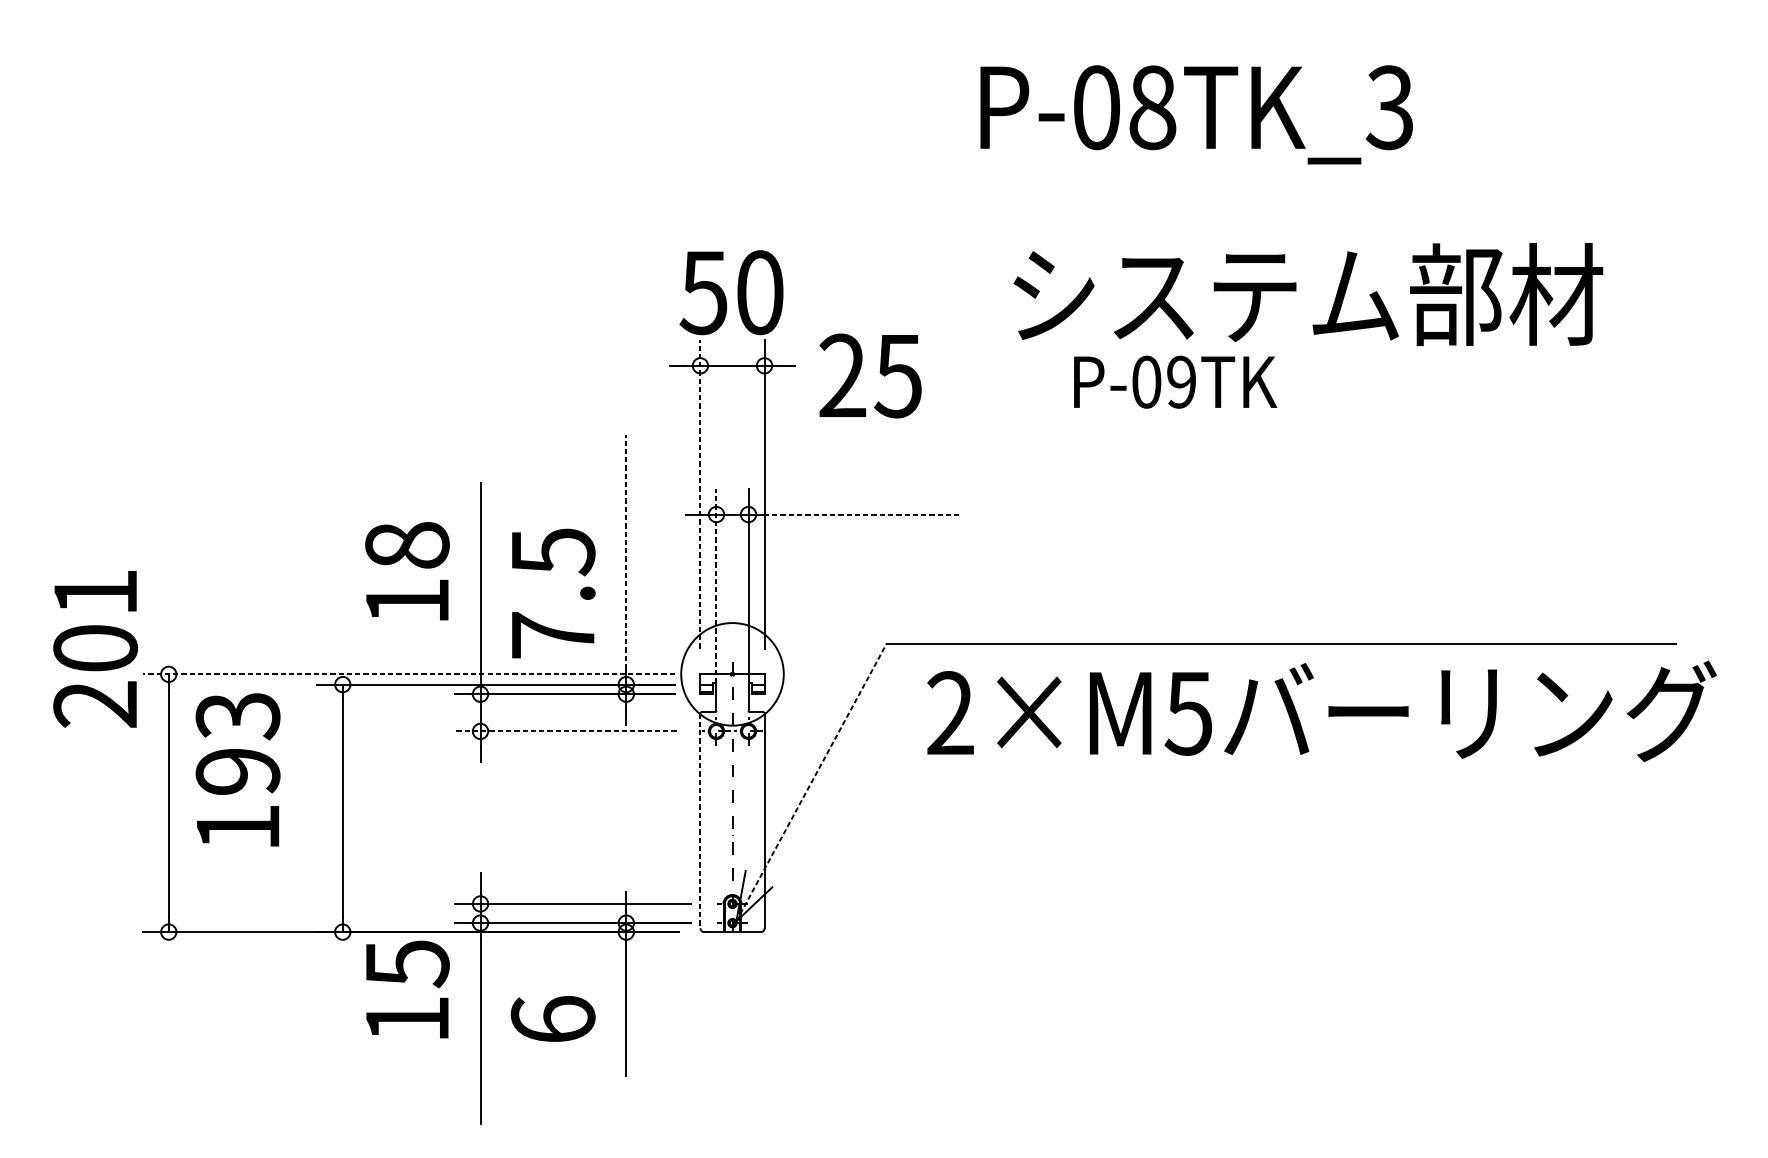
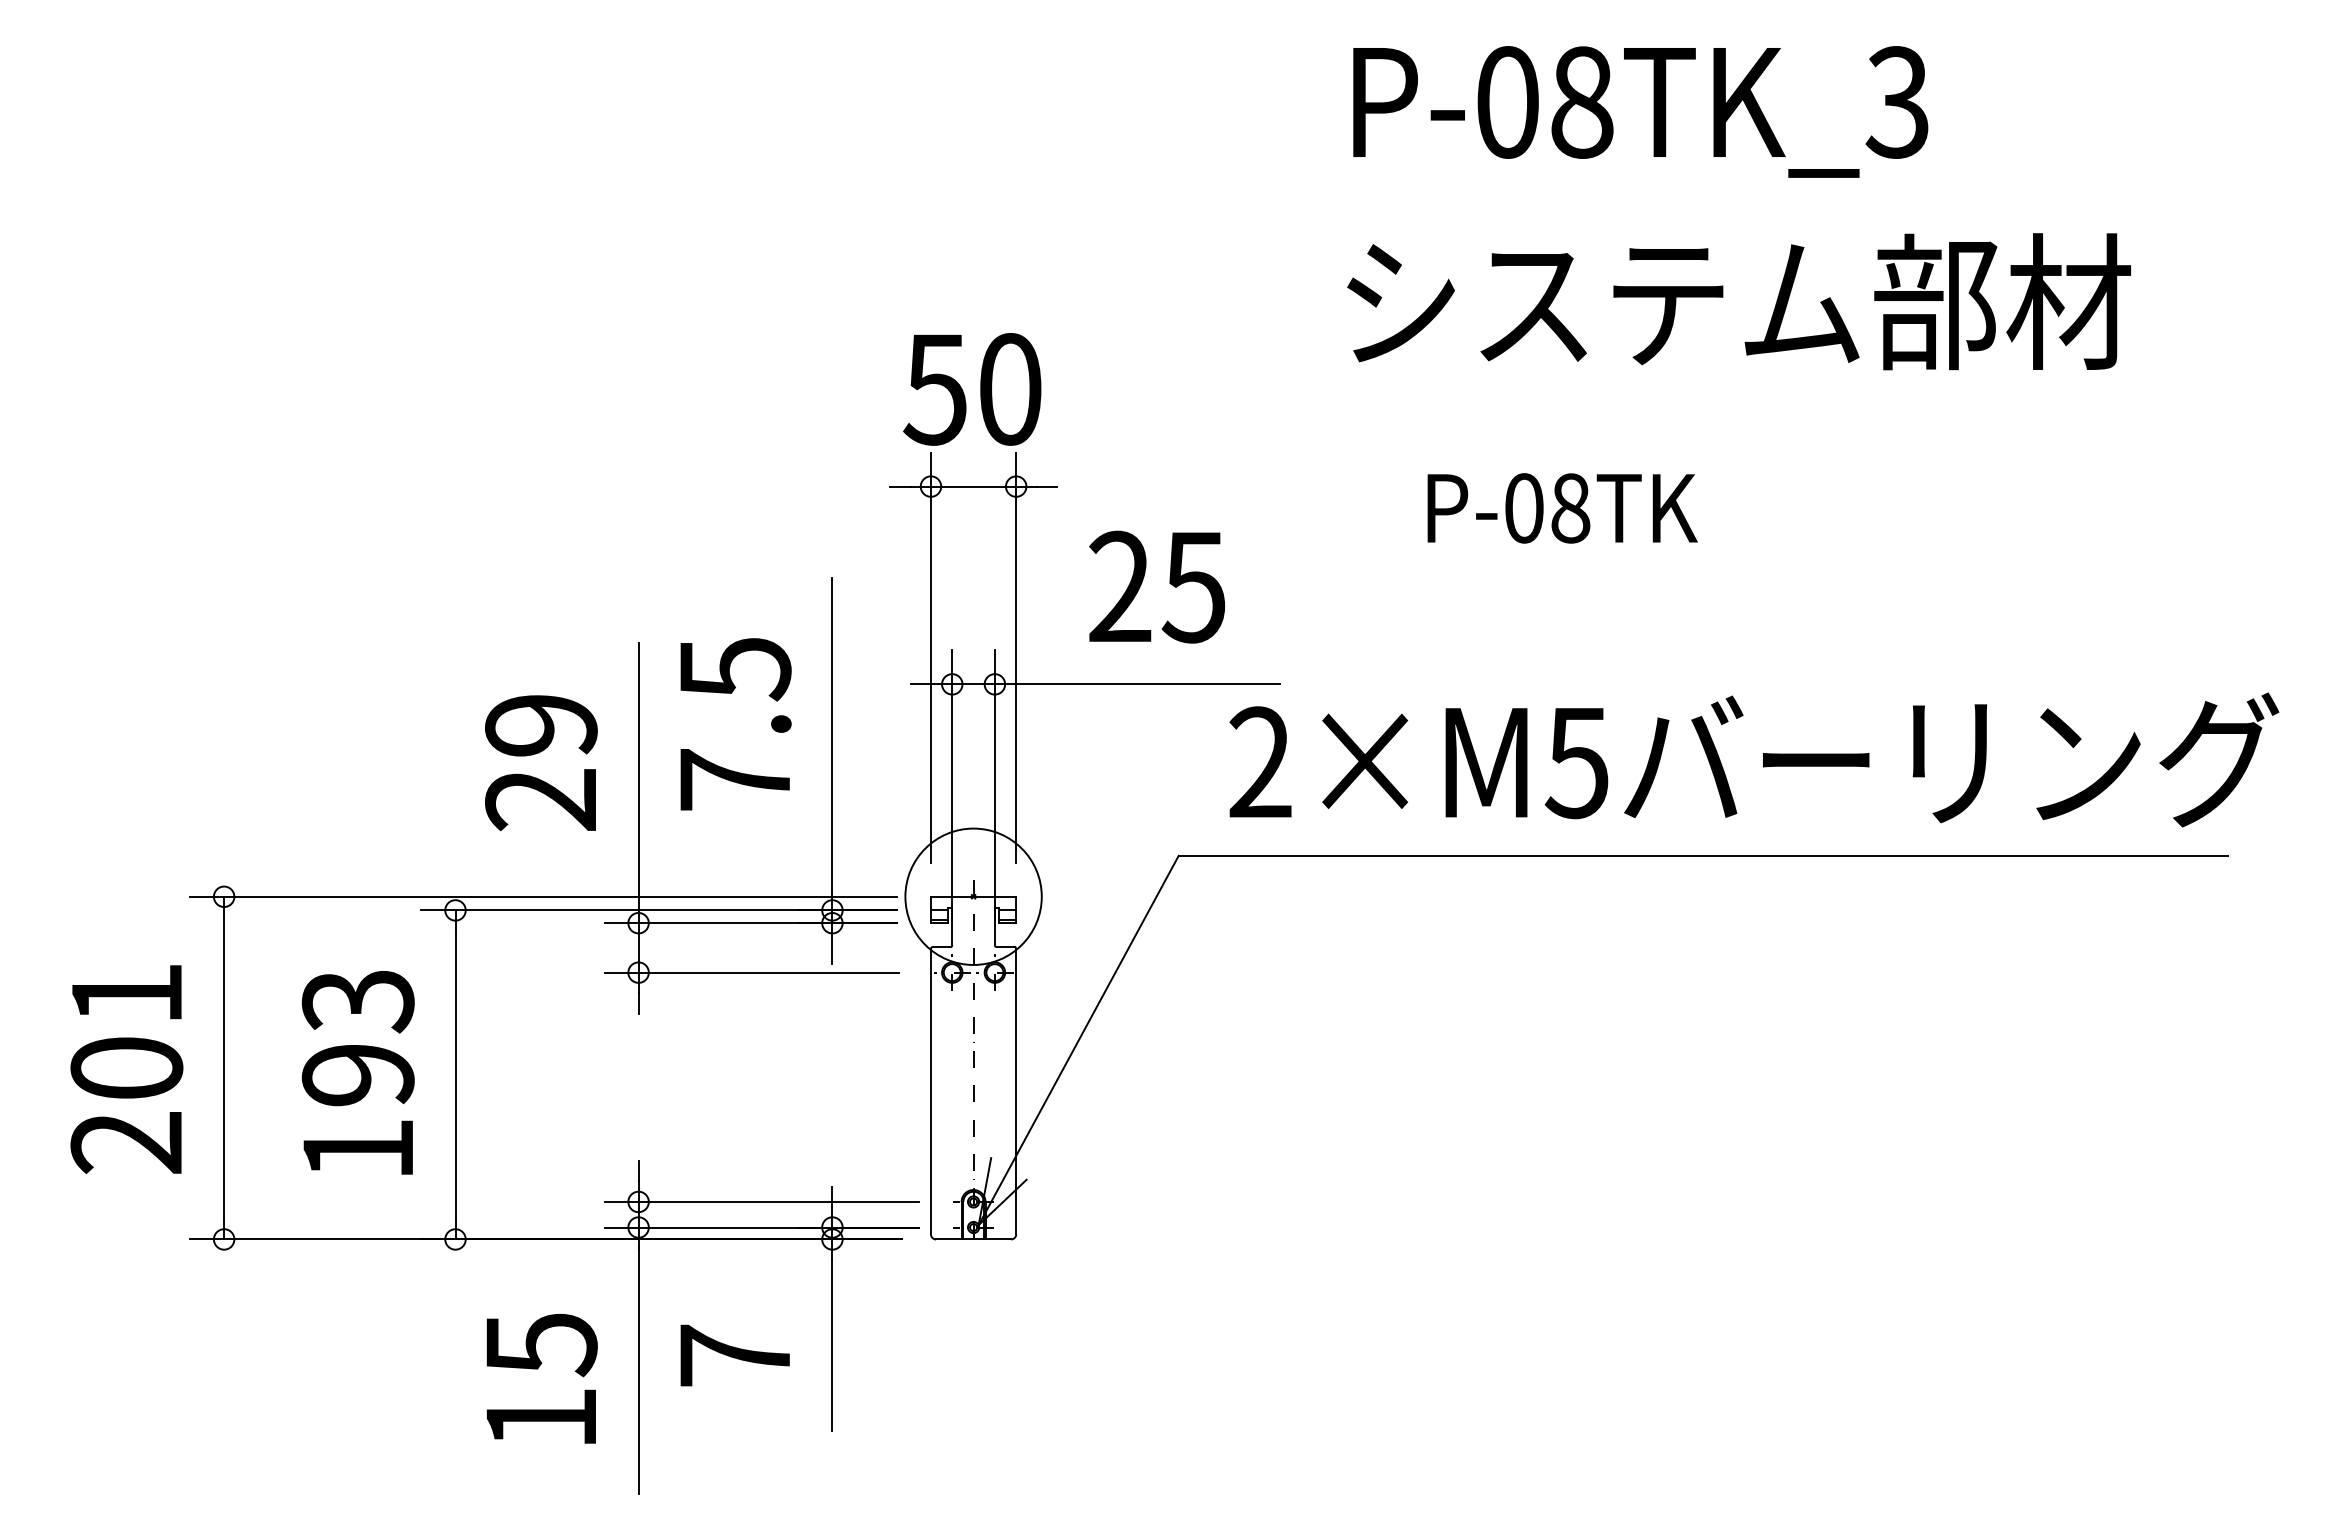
text: (1196, 114) -> (1640, 111), moved
text: (1307, 294) -> (1738, 301), moved
text: (870, 375) -> (1157, 586), moved
text: (1181, 382) -> (1570, 508), P-09TK -> P-08TK
line: (700, 494) -> (930, 657), dashed -> solid
line: (864, 514) -> (1148, 684), dashed -> solid
line: (626, 552) -> (832, 734), dashed -> solid
text: (407, 573) -> (541, 762), 18 -> 29
line: (716, 590) -> (952, 785), dashed -> solid
text: (553, 593) -> (735, 724), moved
text: (95, 649) -> (126, 1069), moved
line: (408, 674) -> (542, 896), dashed -> solid
text: (1322, 711) -> (1754, 759), moved
line: (565, 731) -> (751, 972), dashed -> solid
text: (237, 769) -> (357, 1072), moved
line: (811, 782) -> (1078, 1040), dashed -> solid
line: (700, 820) -> (930, 1091), dashed -> solid
text: (407, 989) -> (541, 1378), moved
text: (552, 1019) -> (734, 1355), 6 -> 7

